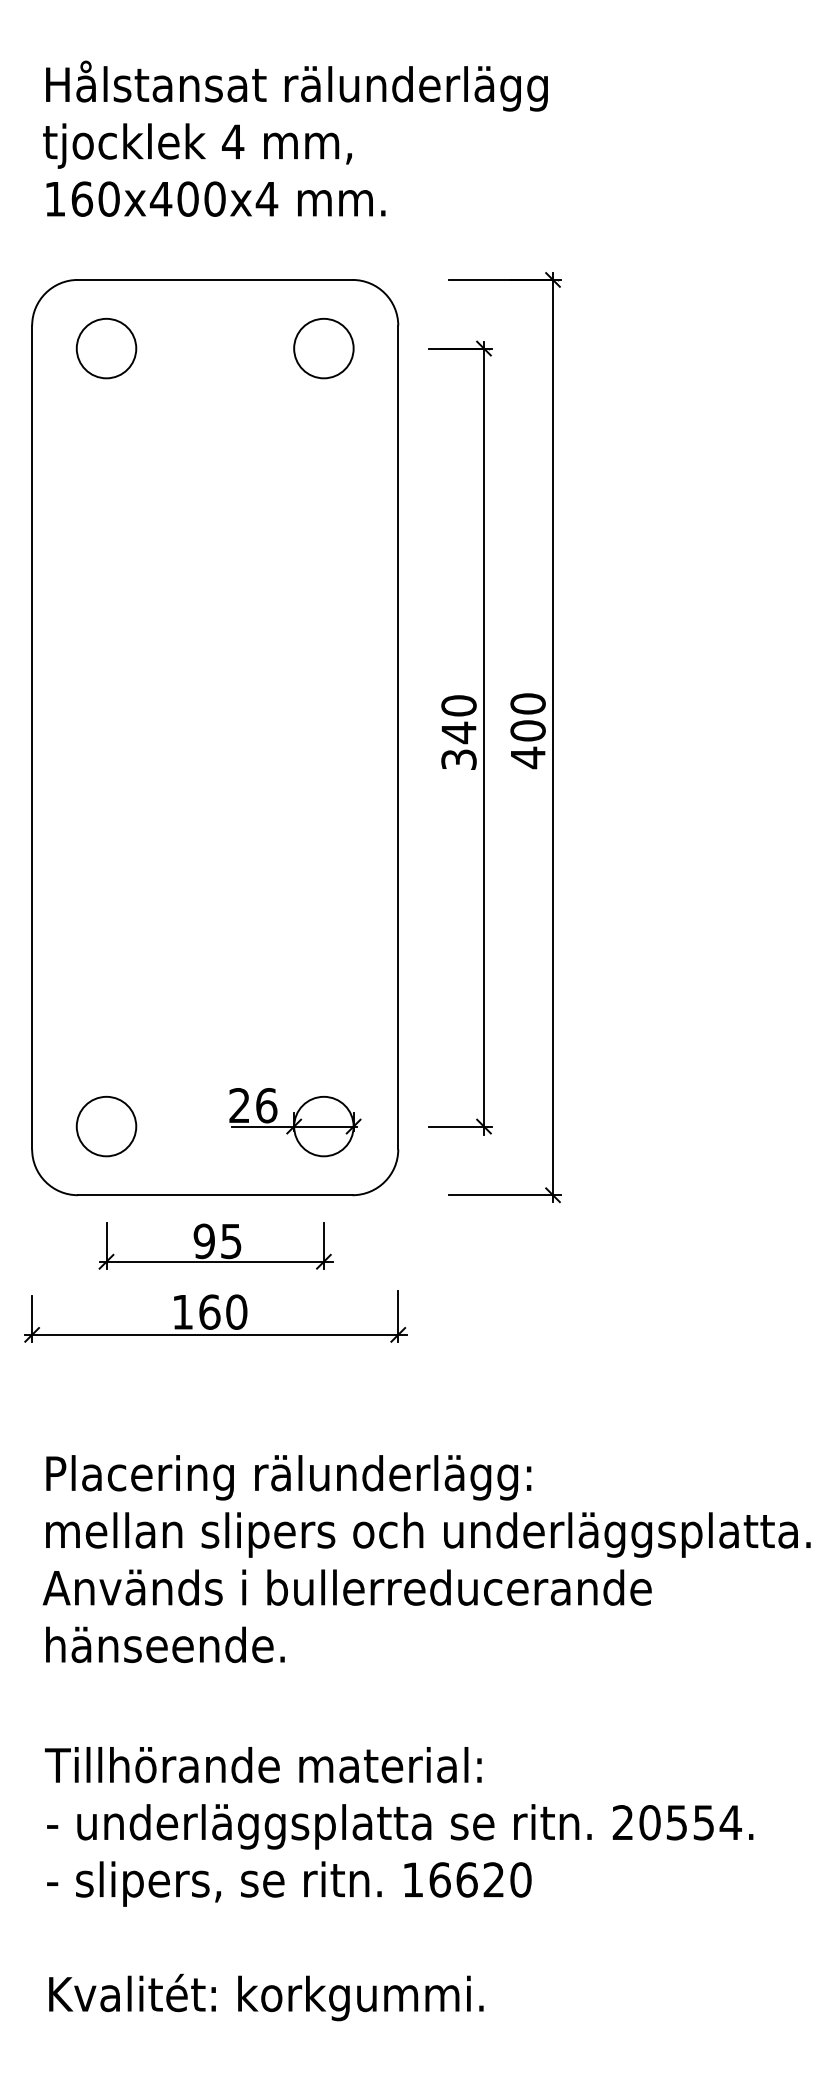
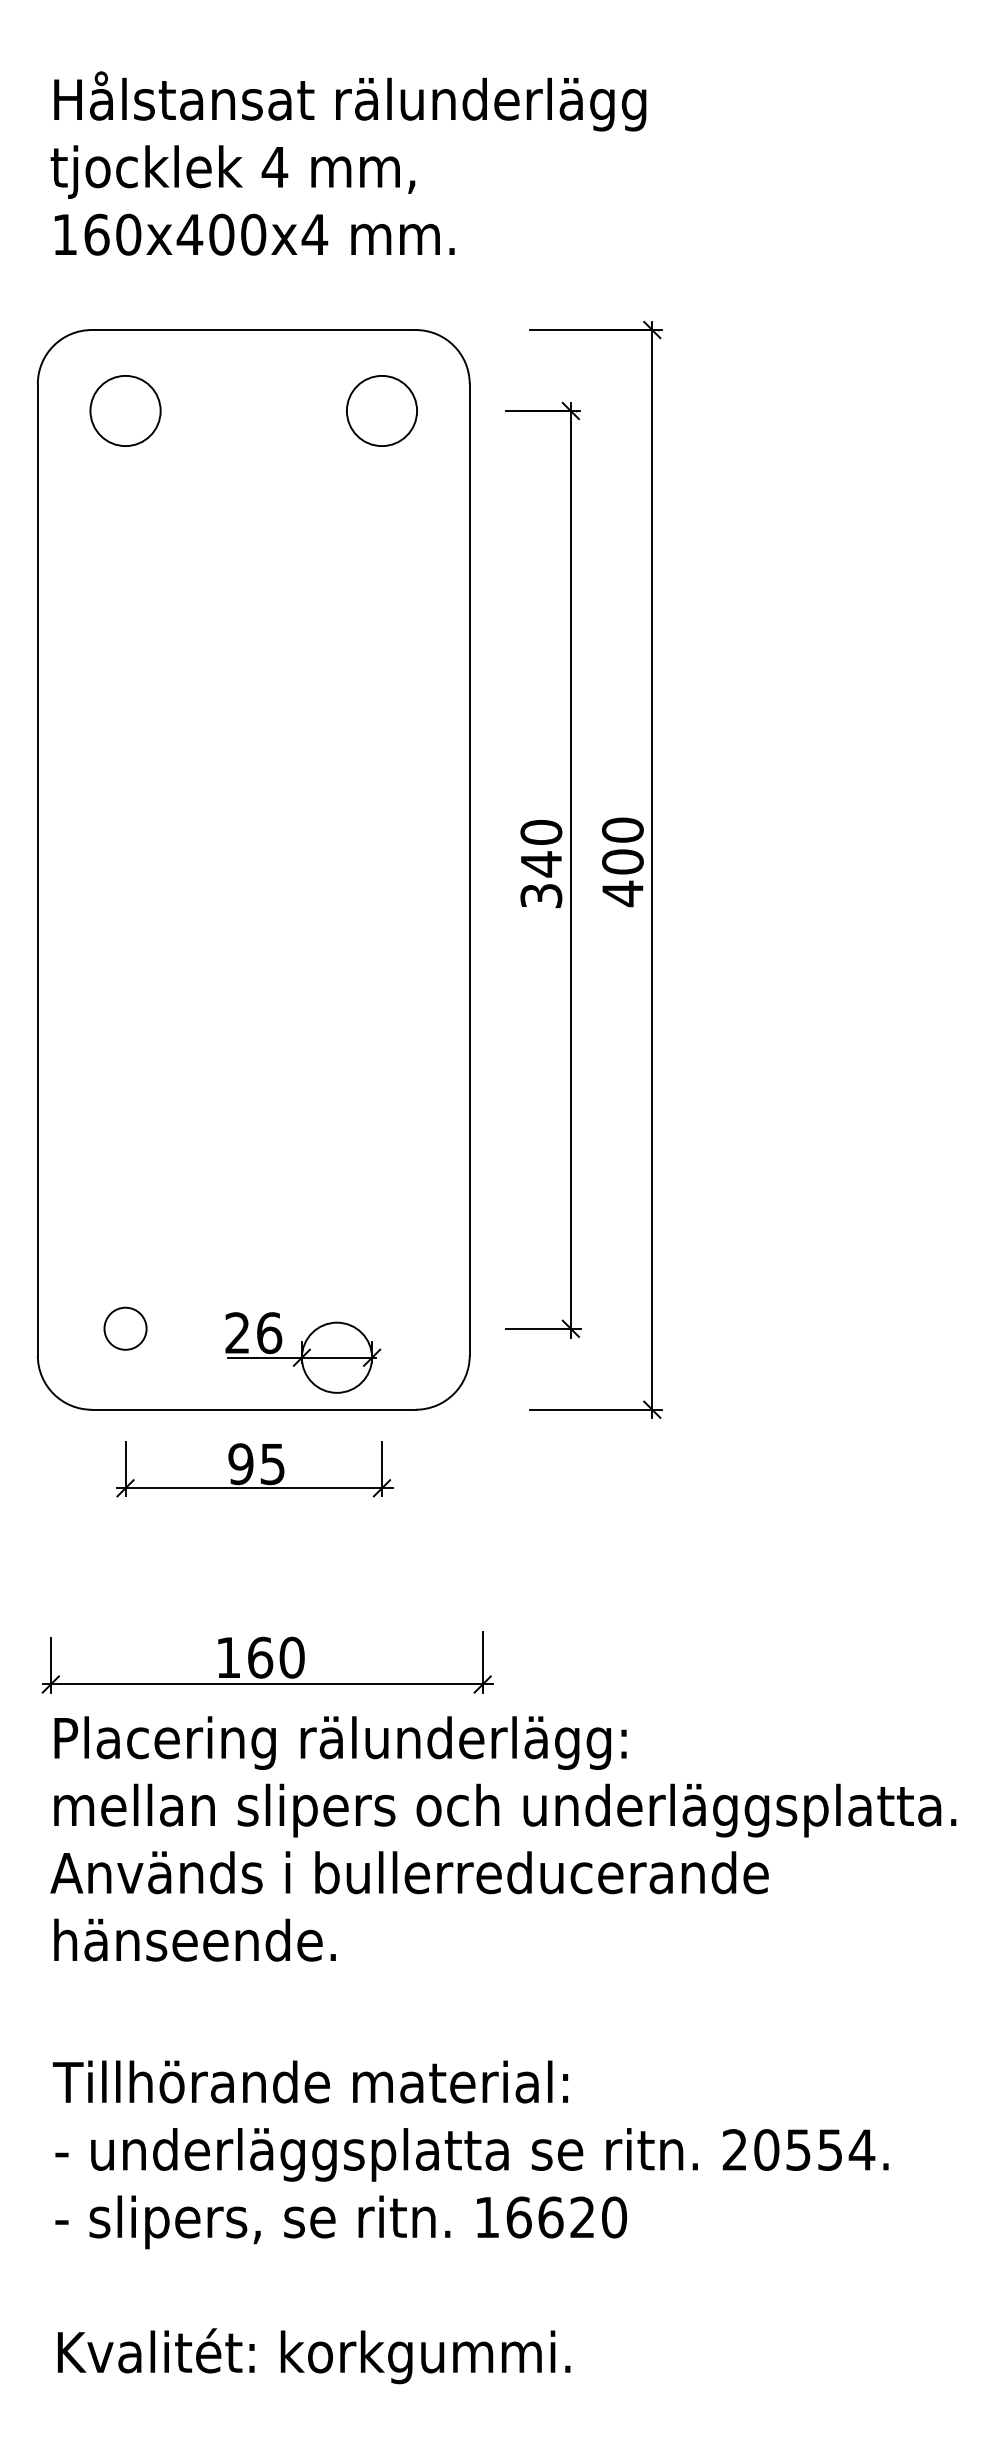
part: (295, 1122) -> (303, 1352), moved
circle: (106, 1126) -> (125, 1328), size x0.6
part: (215, 1316) -> (267, 1662), moved

